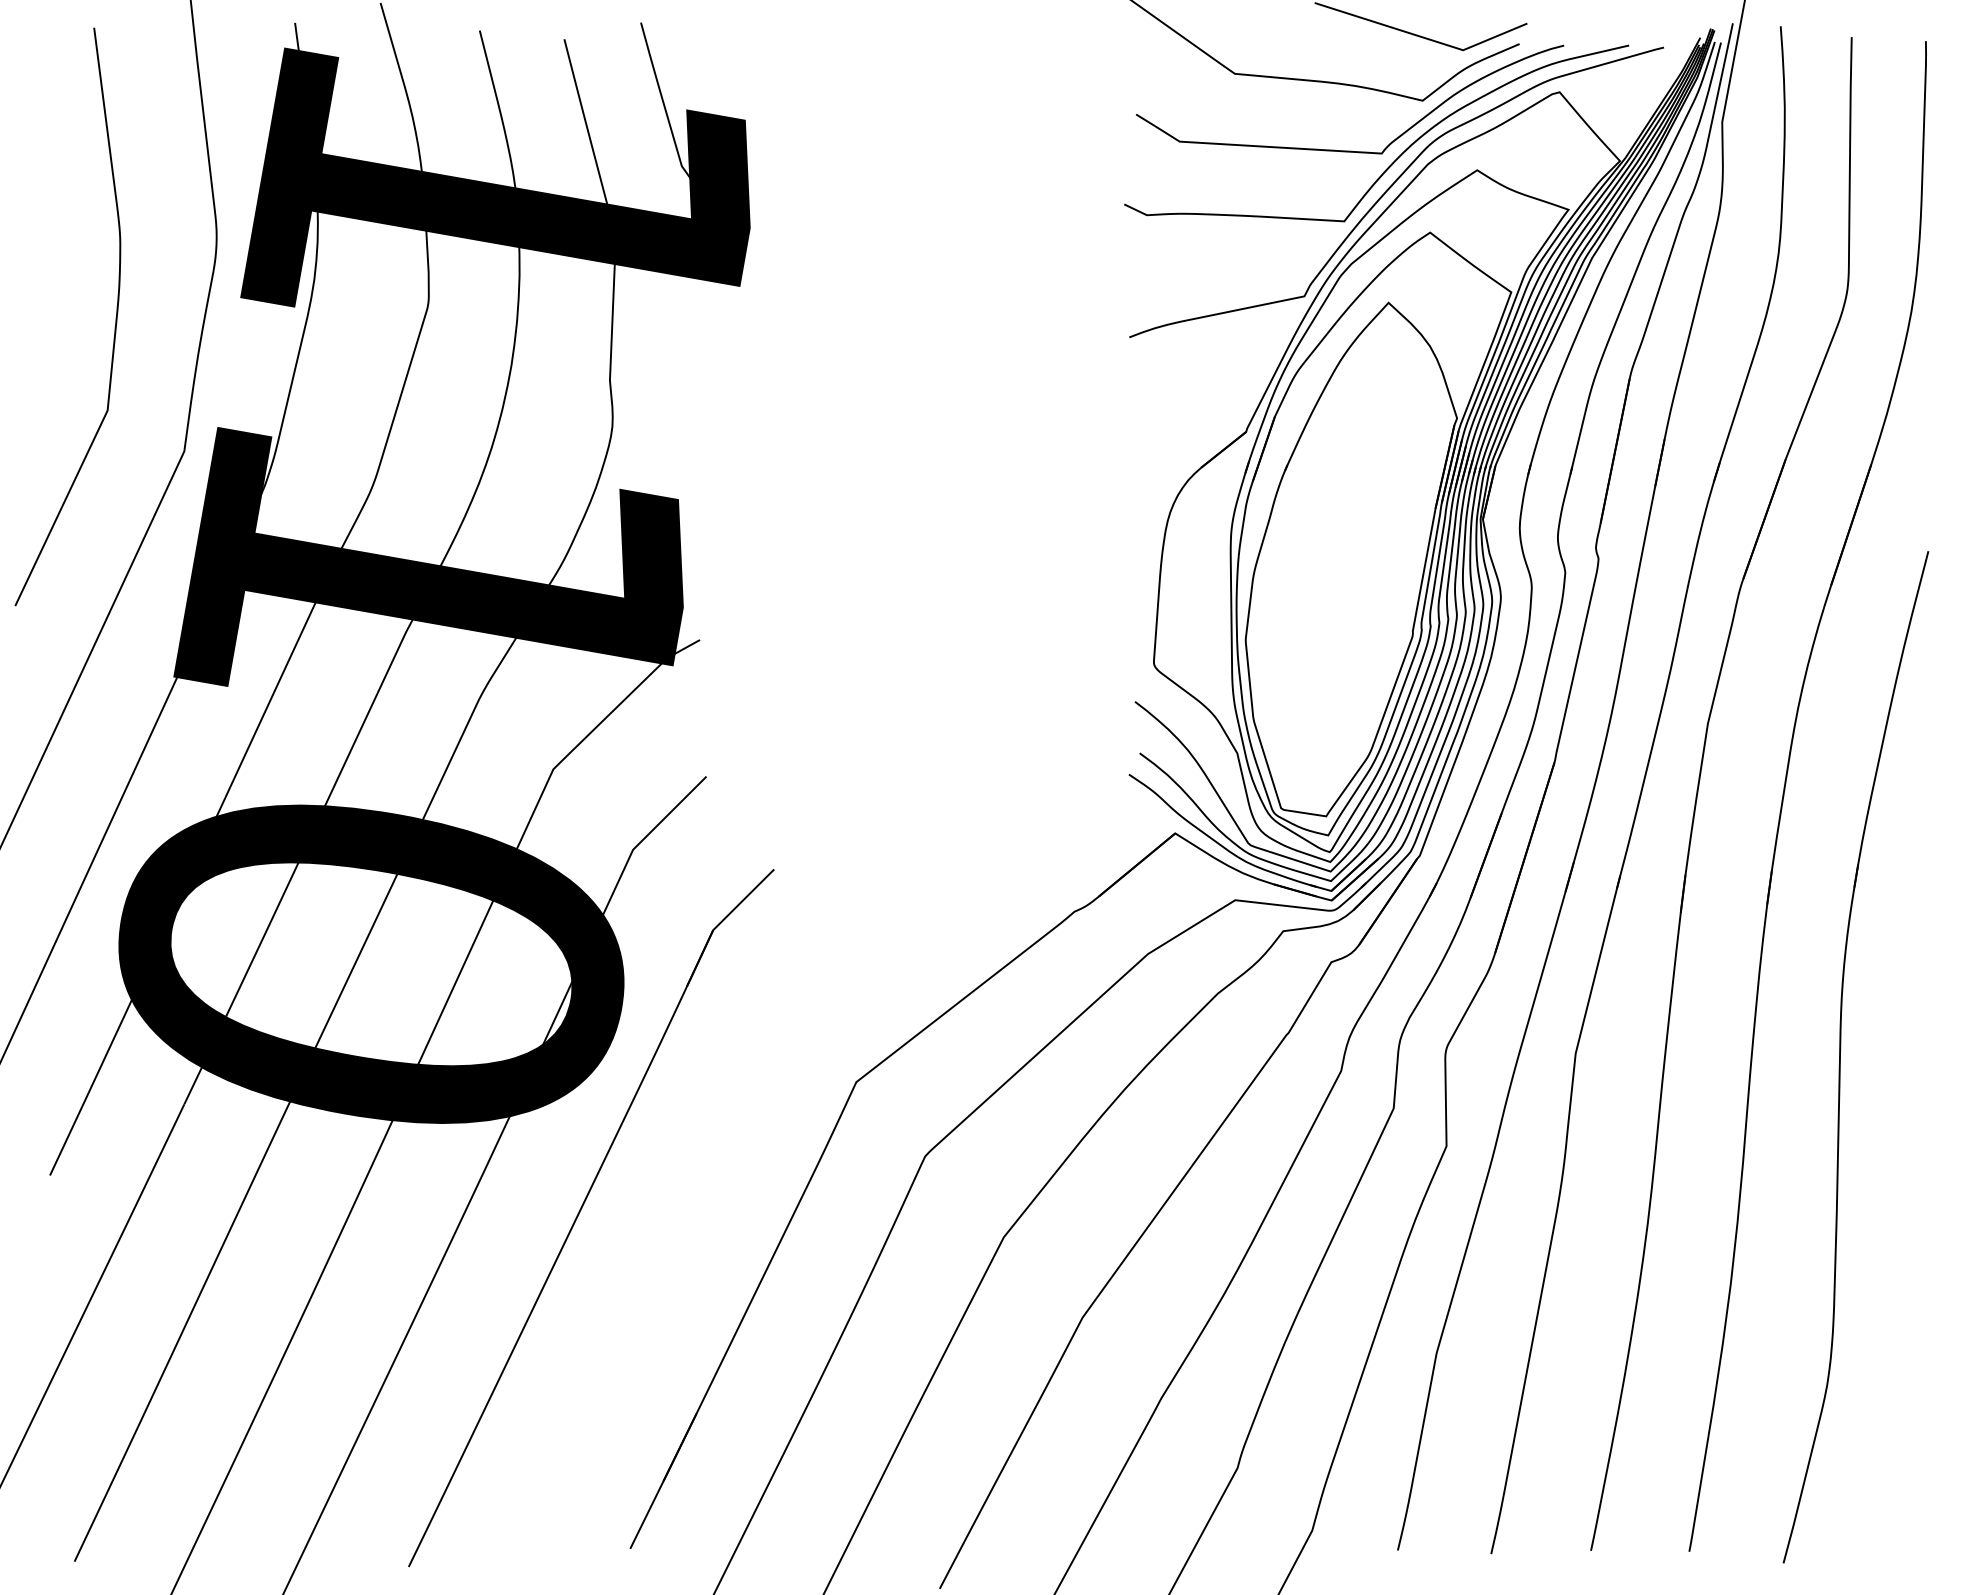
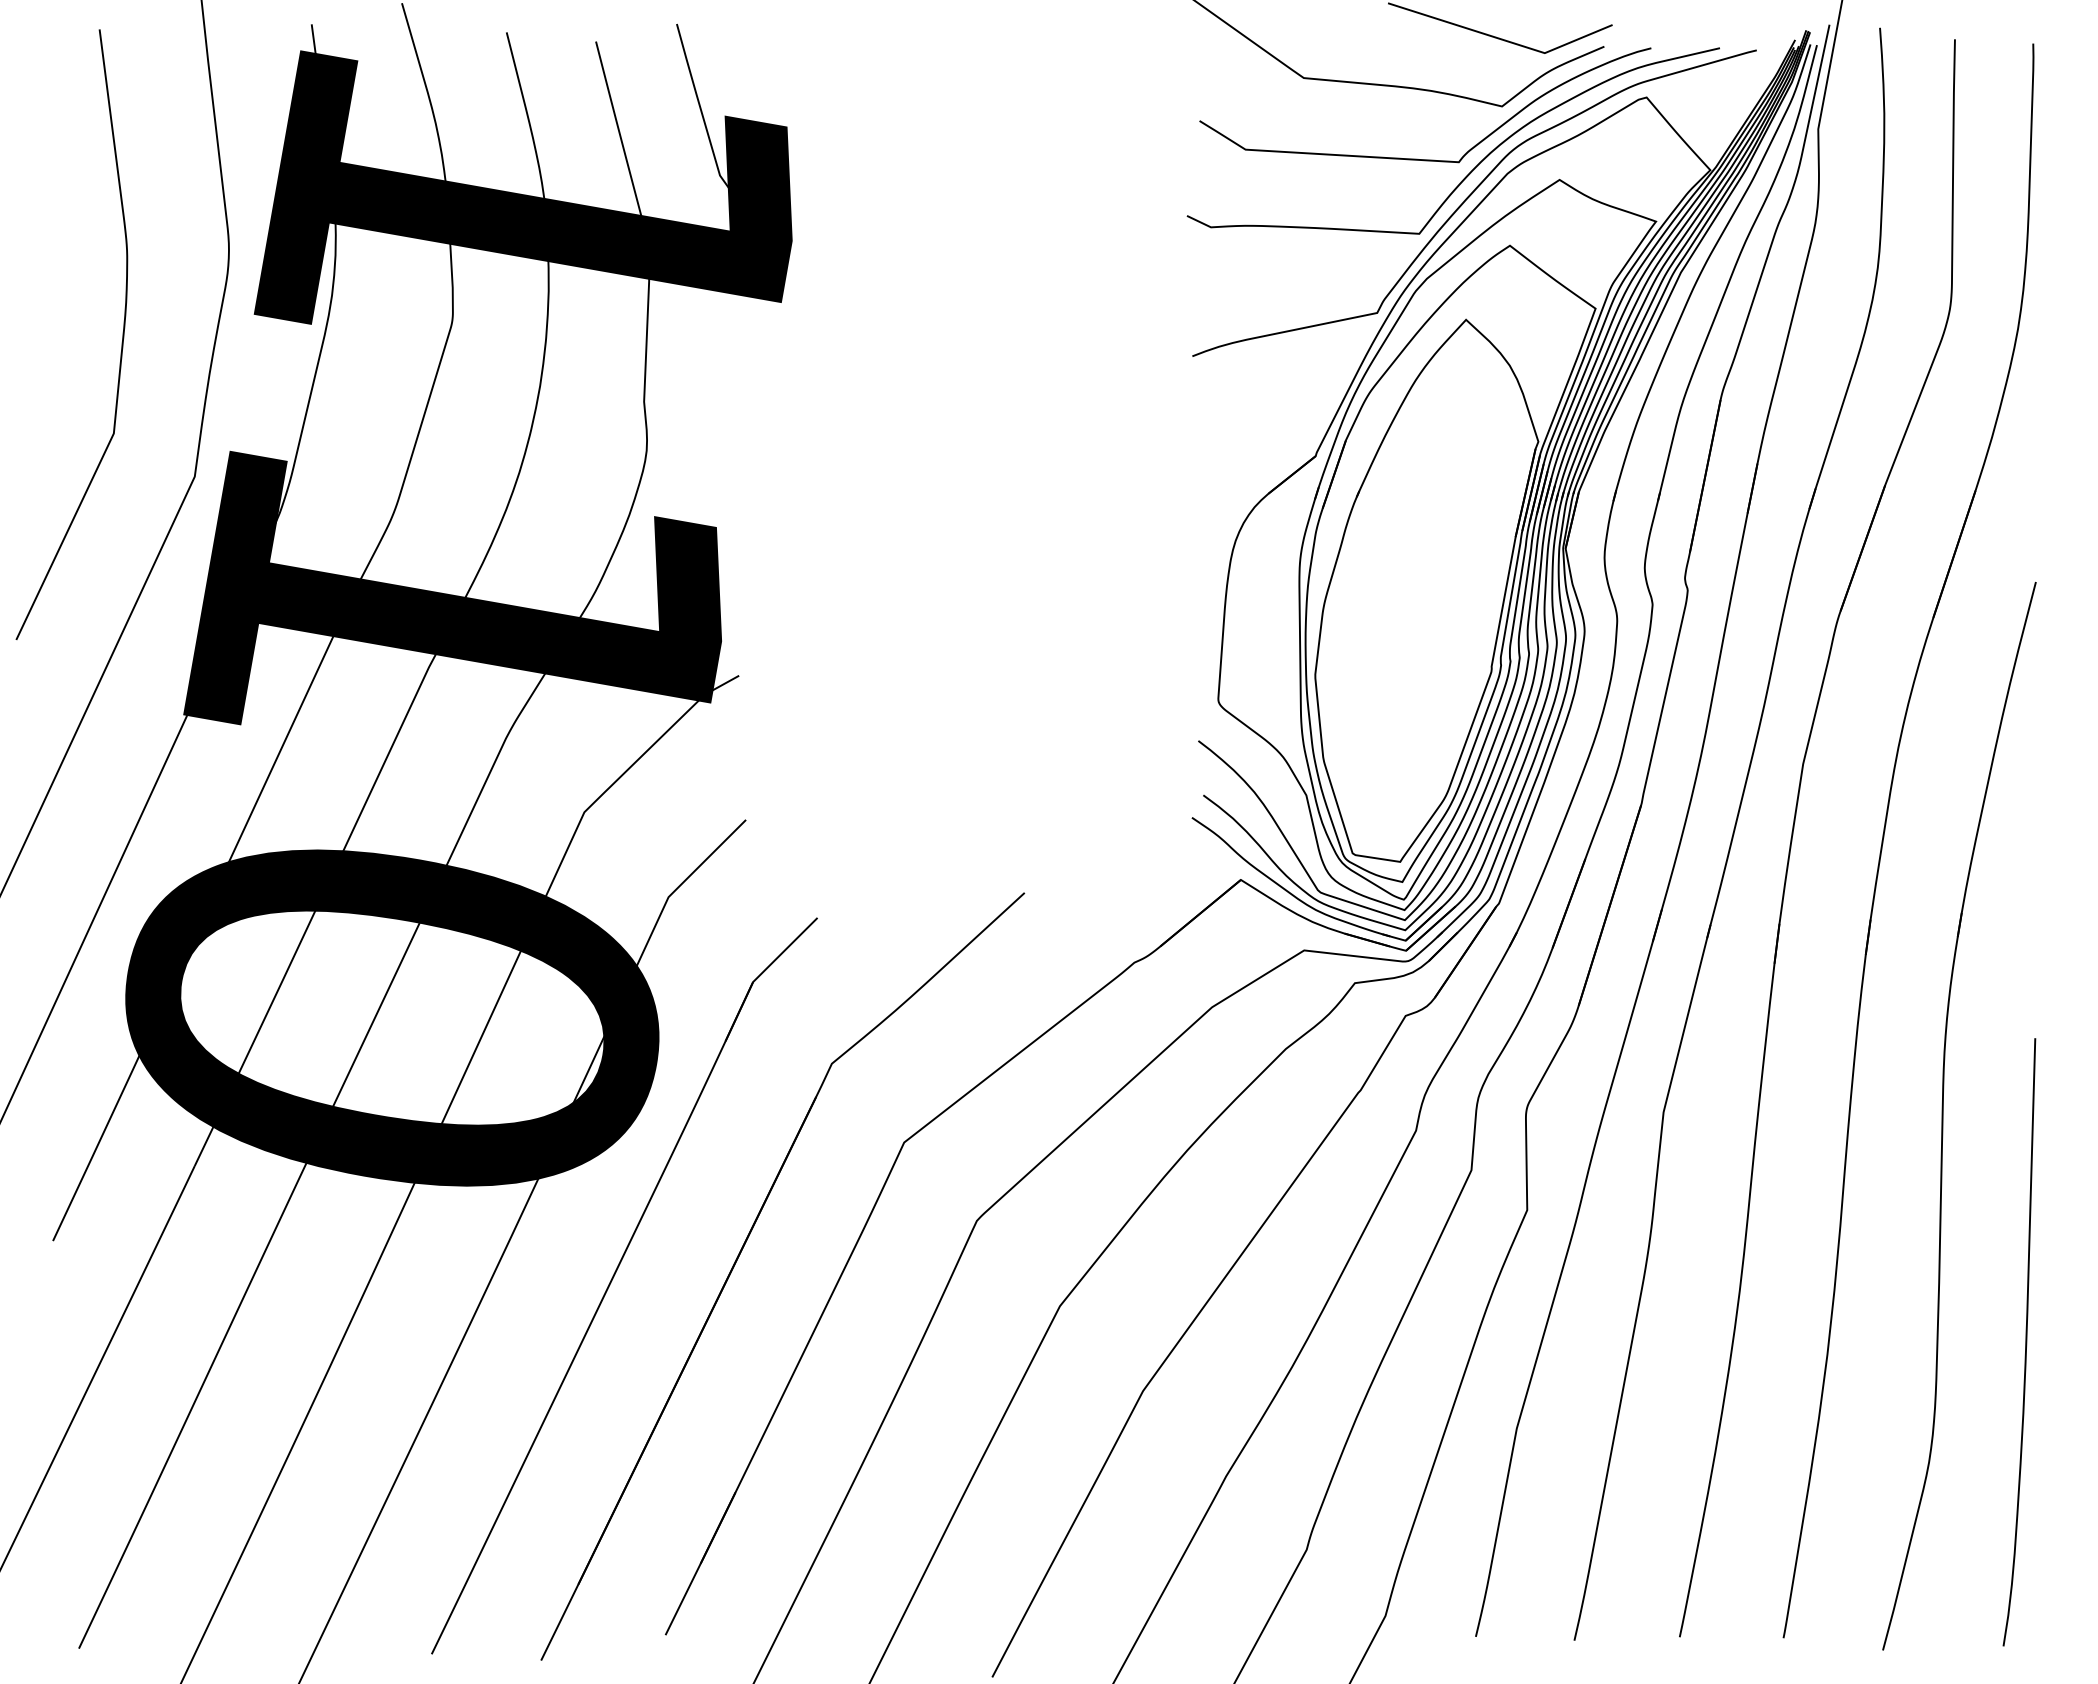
part: (701, 1188) -> (740, 1254), added
curve: (1918, 1271) -> (2025, 1342), added

